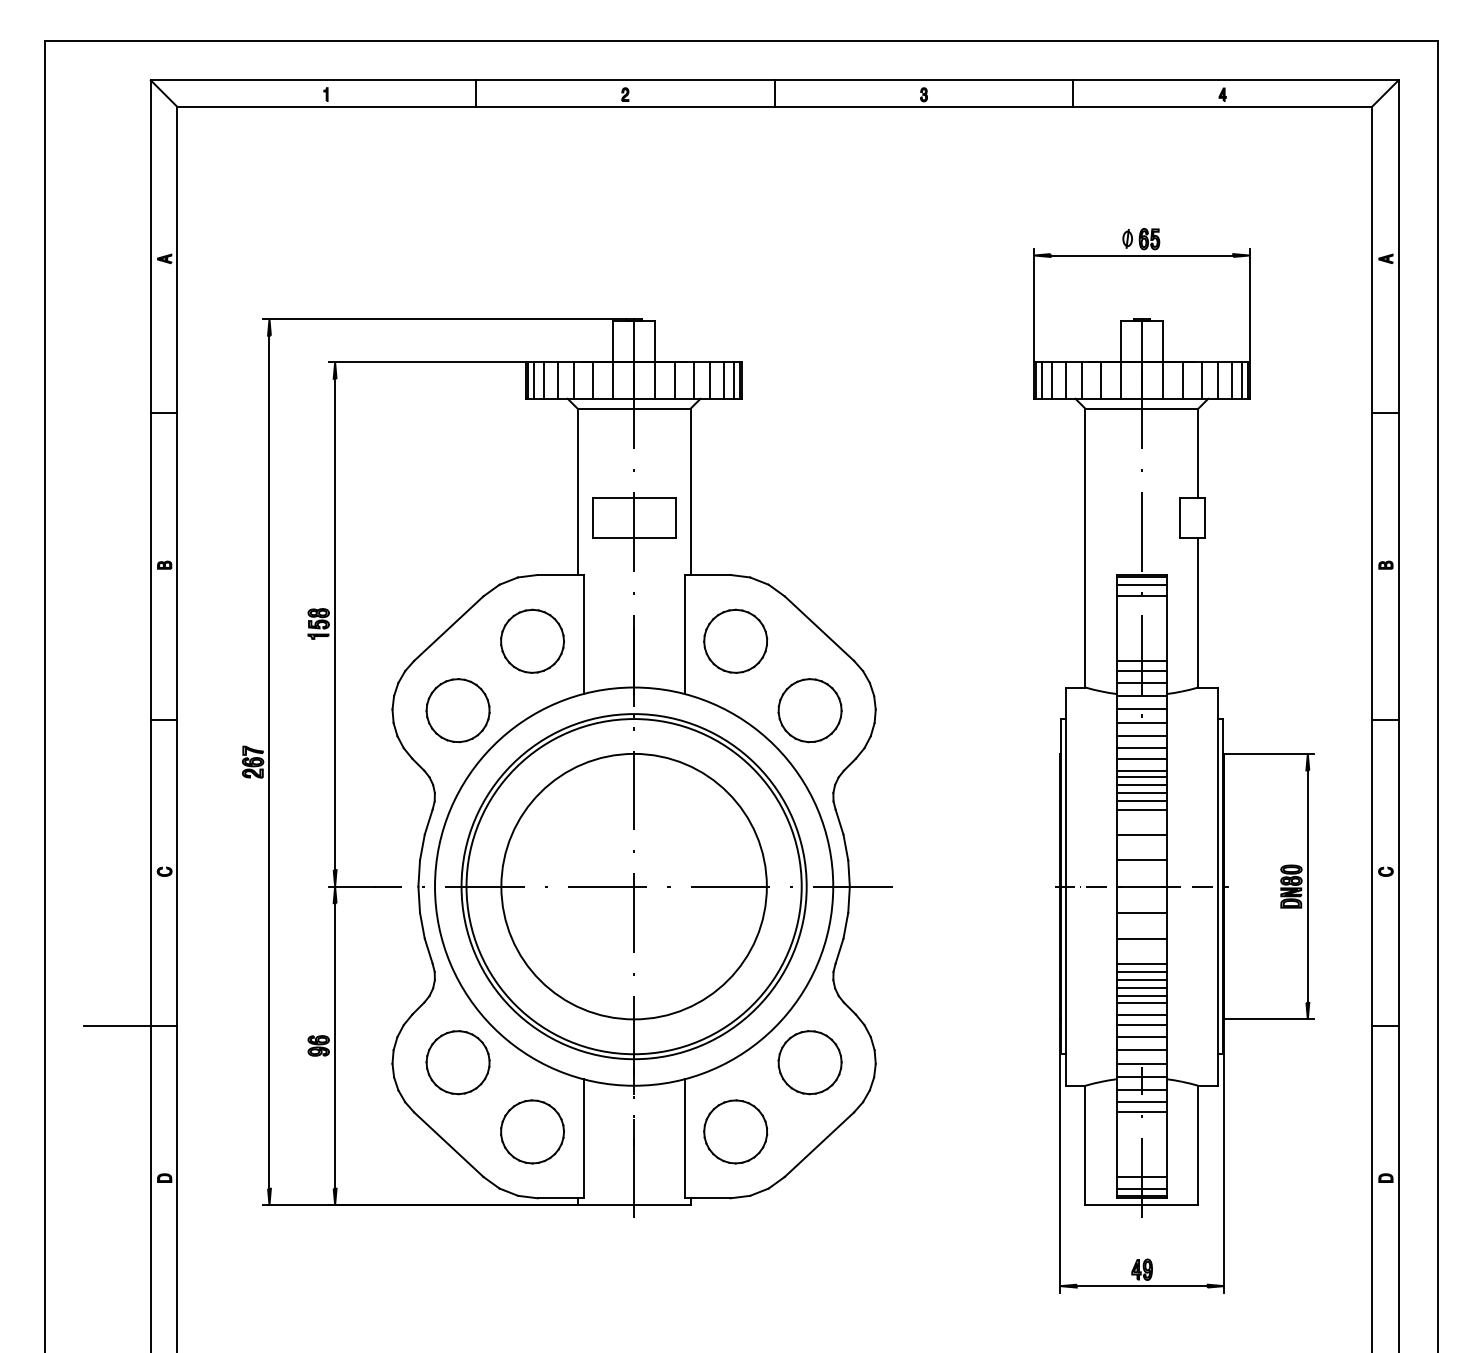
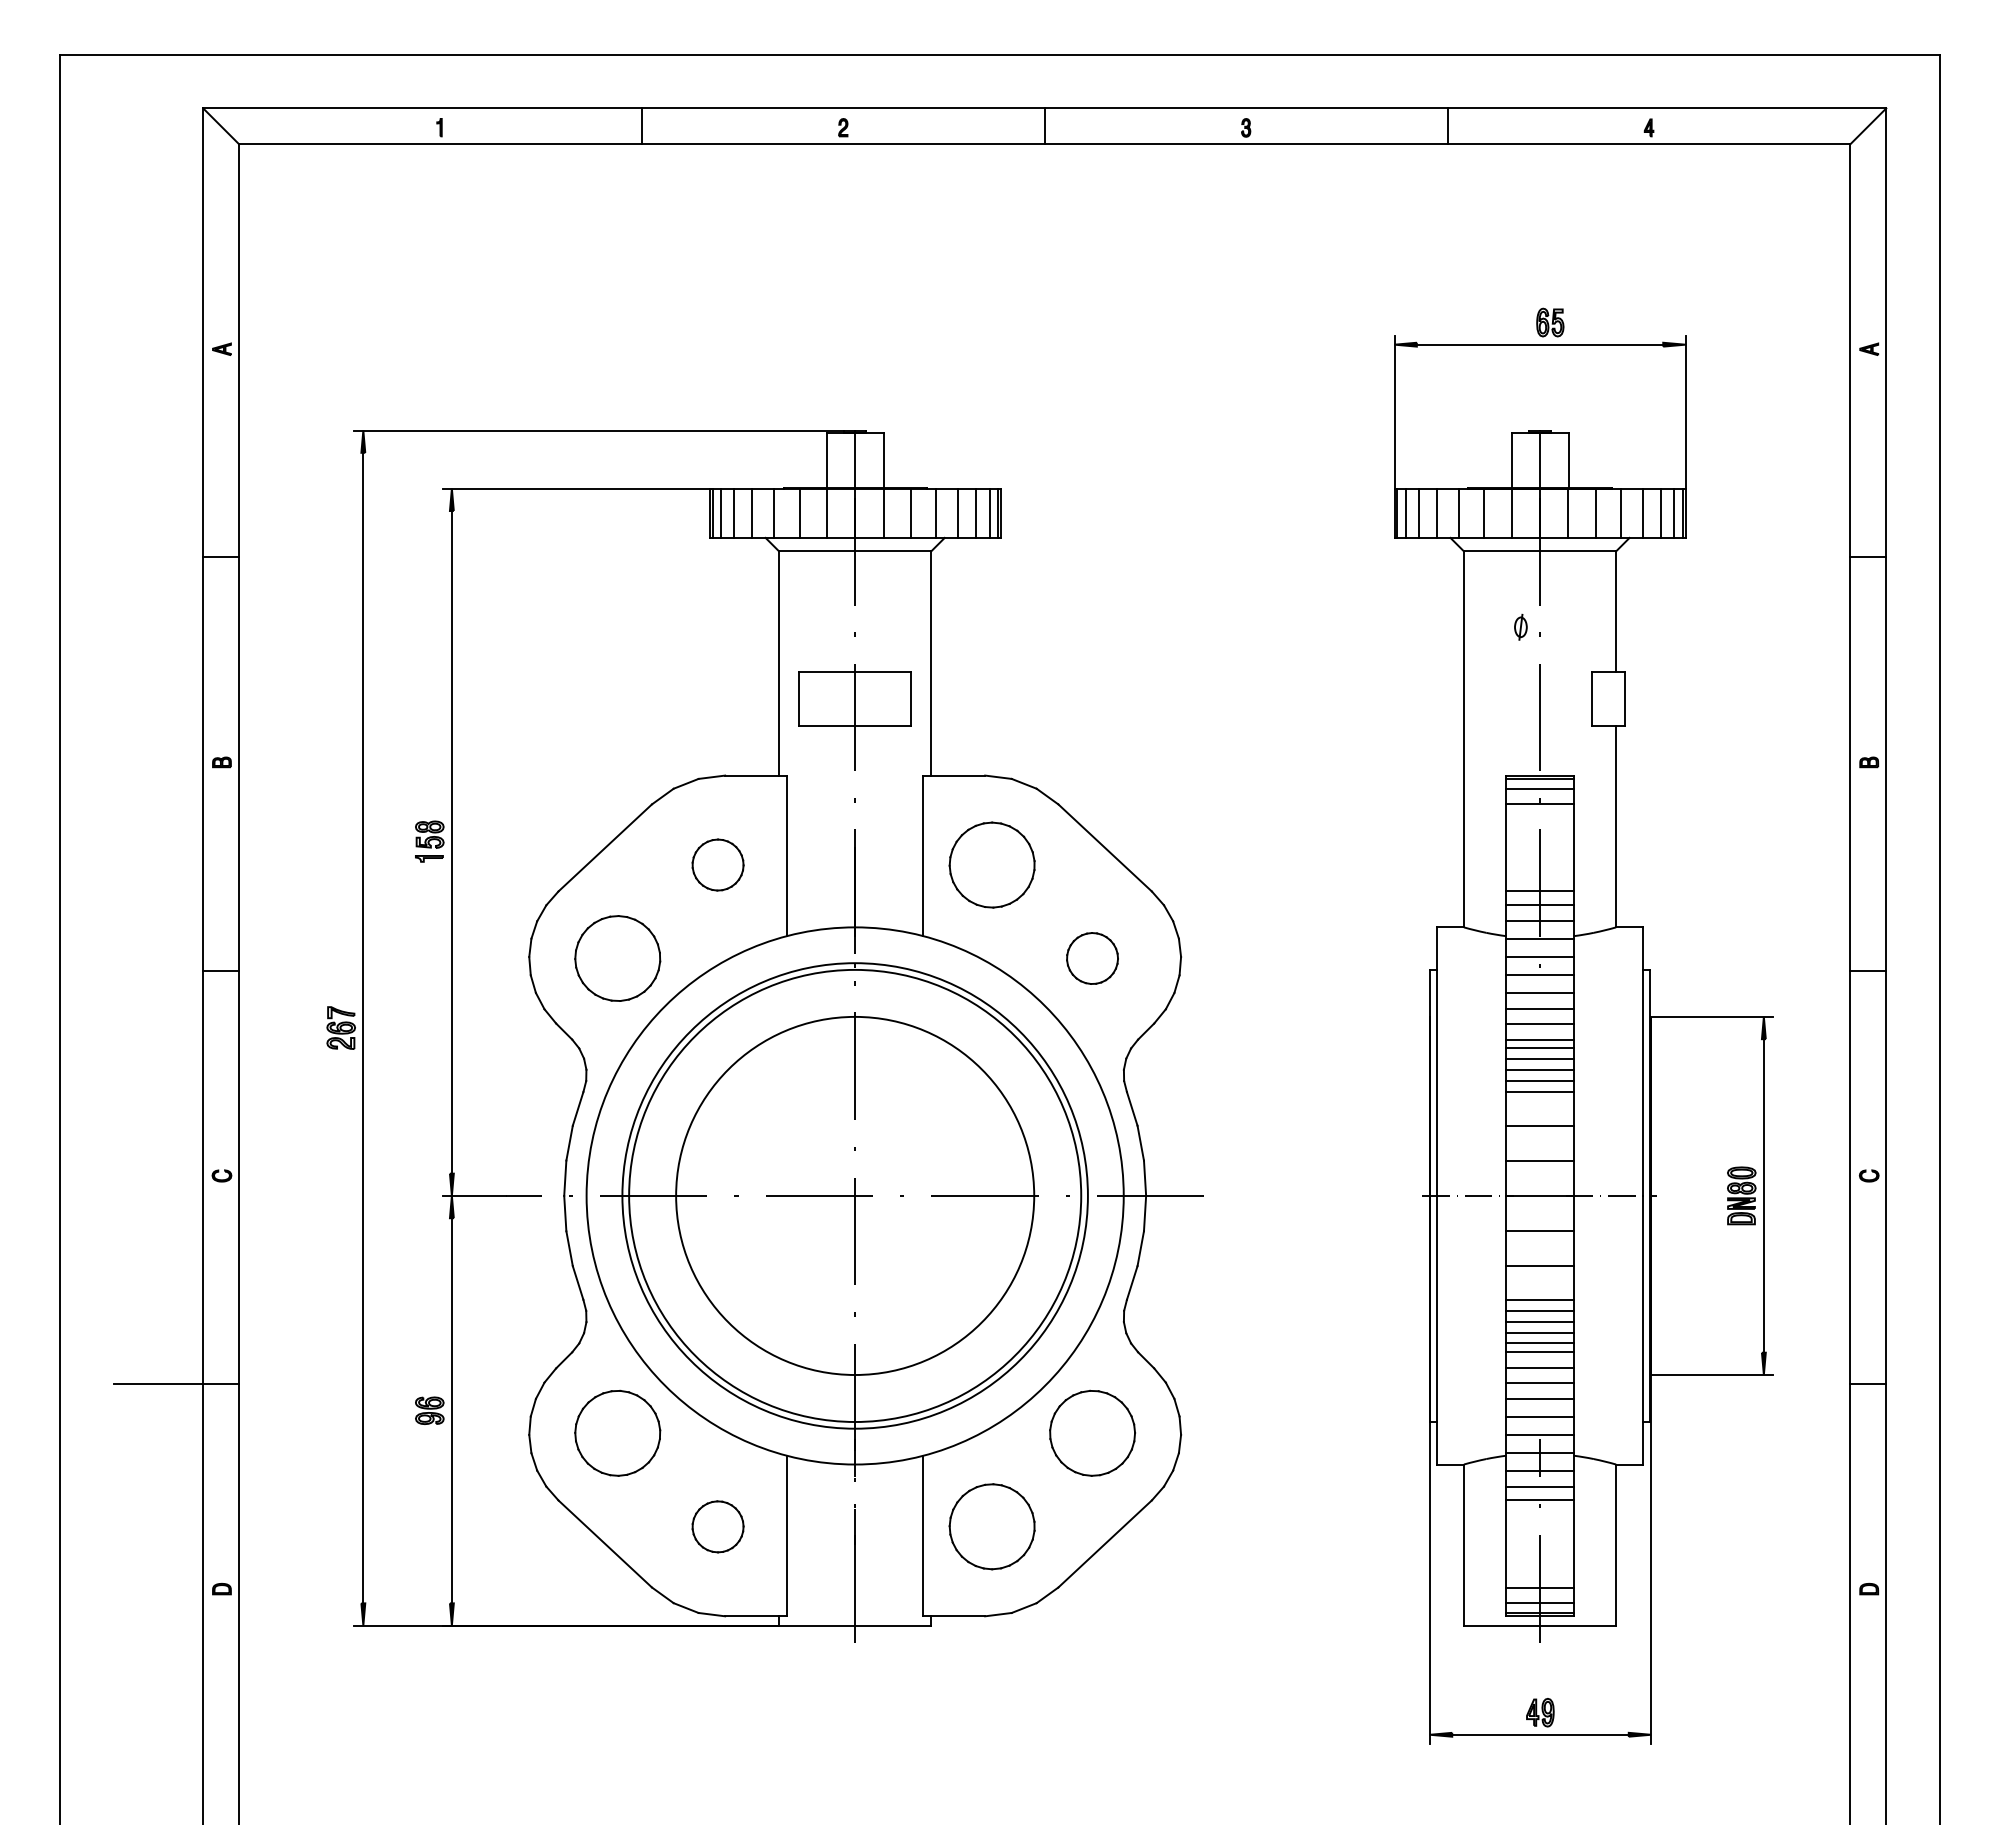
part: (1127, 238) -> (1520, 626), moved
part: (532, 640) -> (717, 864), size x0.6
part: (810, 710) -> (1092, 958), size x0.6
part: (532, 1131) -> (717, 1526), size x0.6

